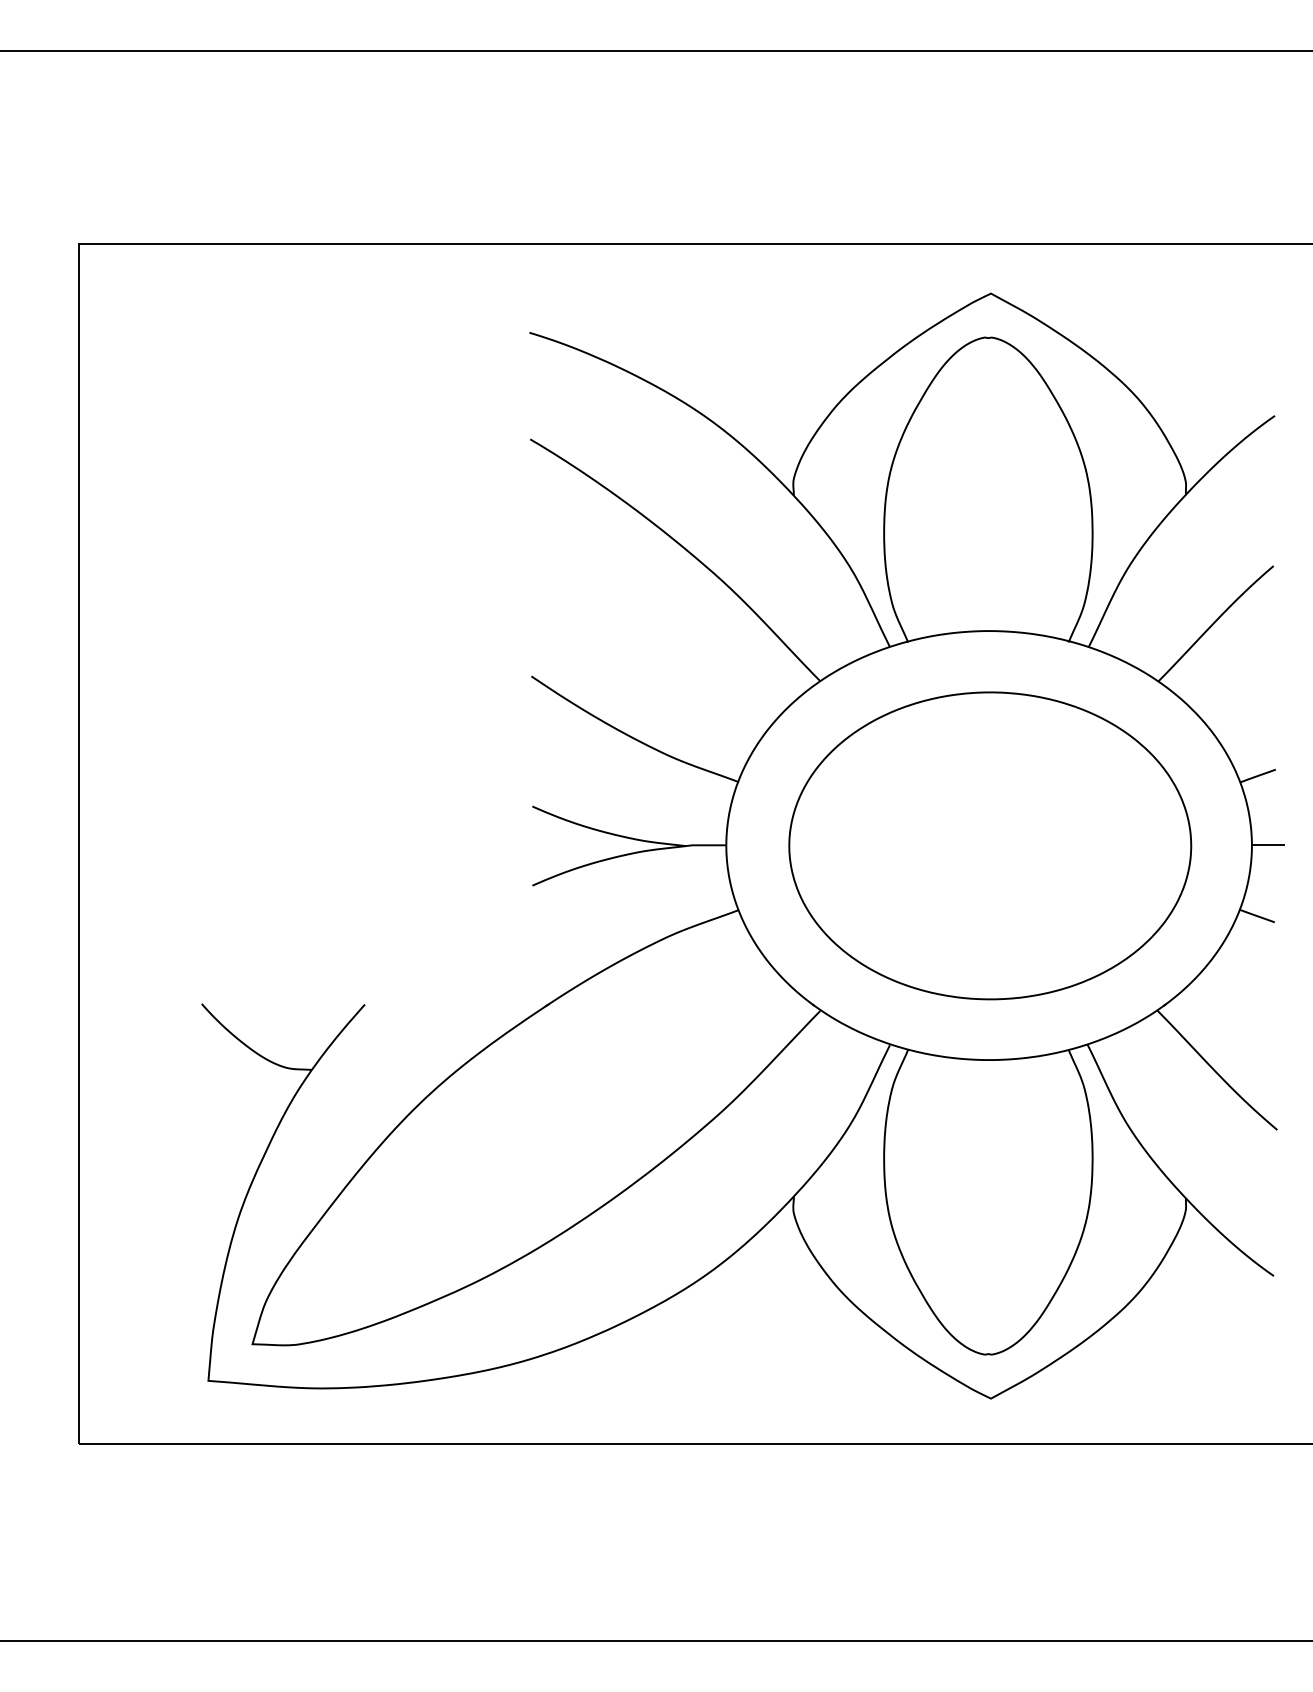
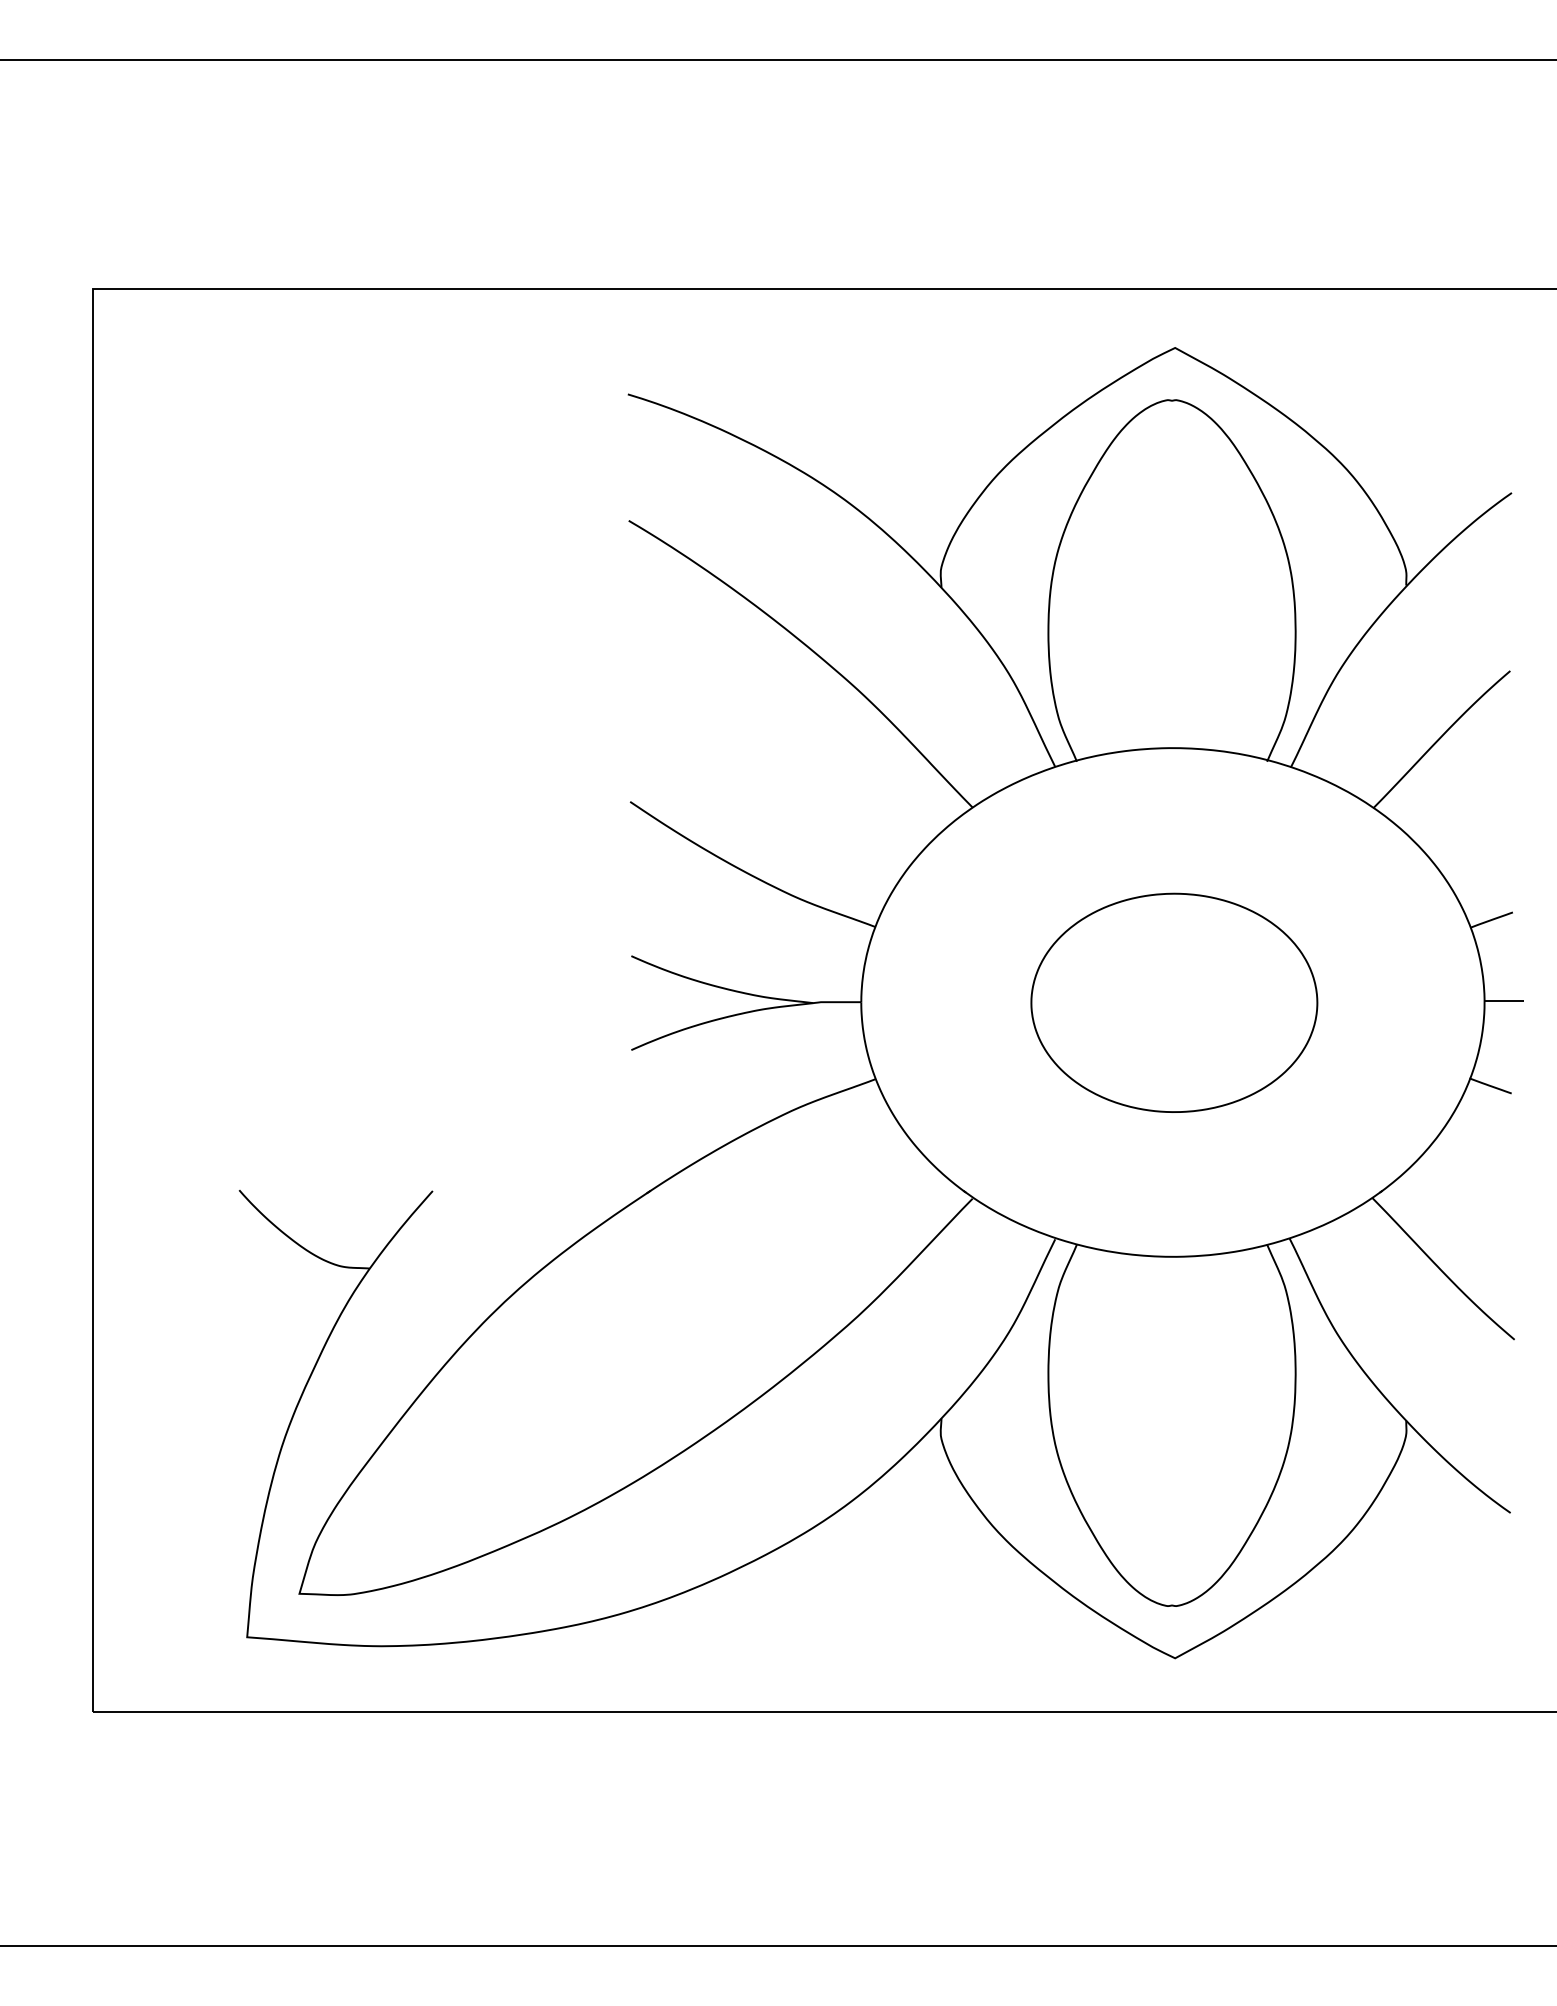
part: (990, 845) -> (1174, 1002), size x0.6

